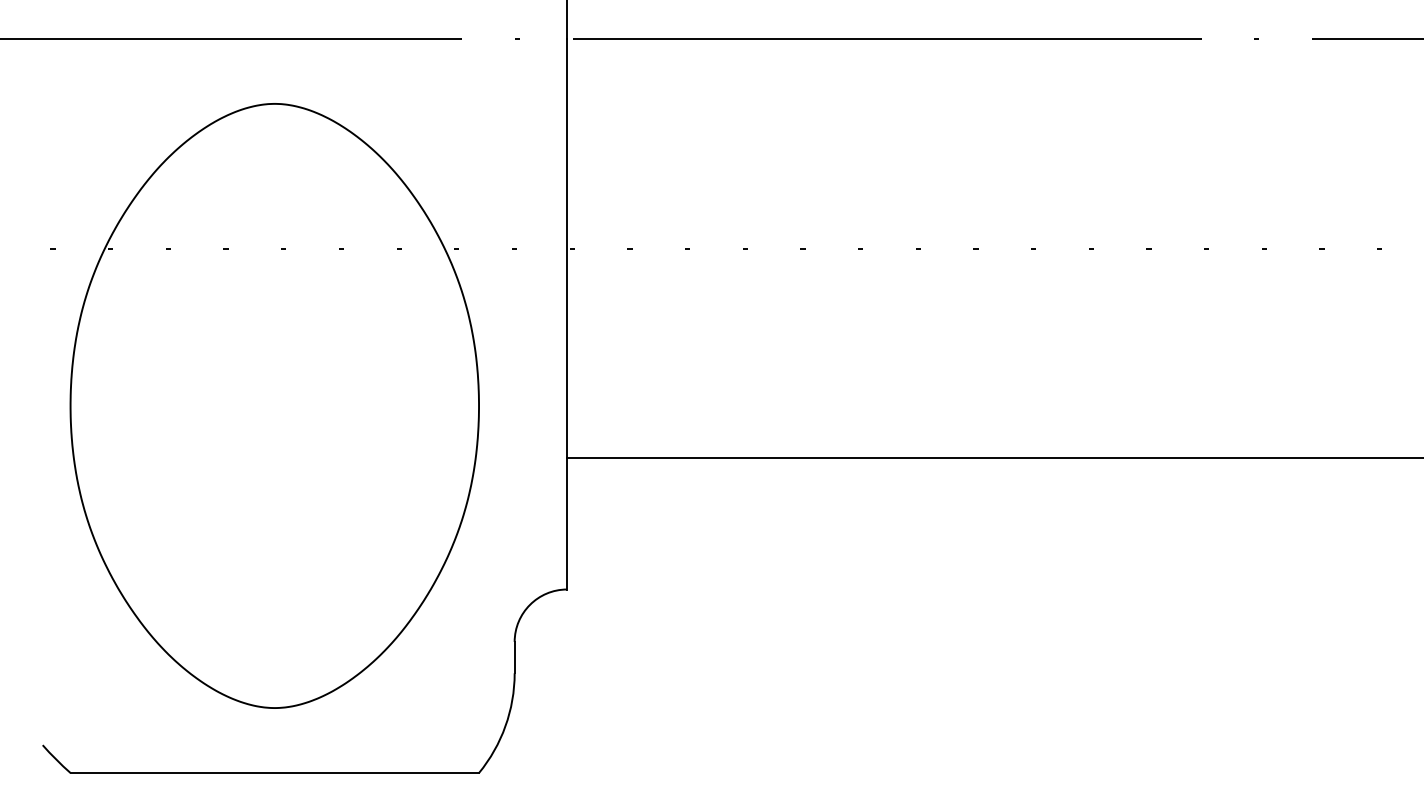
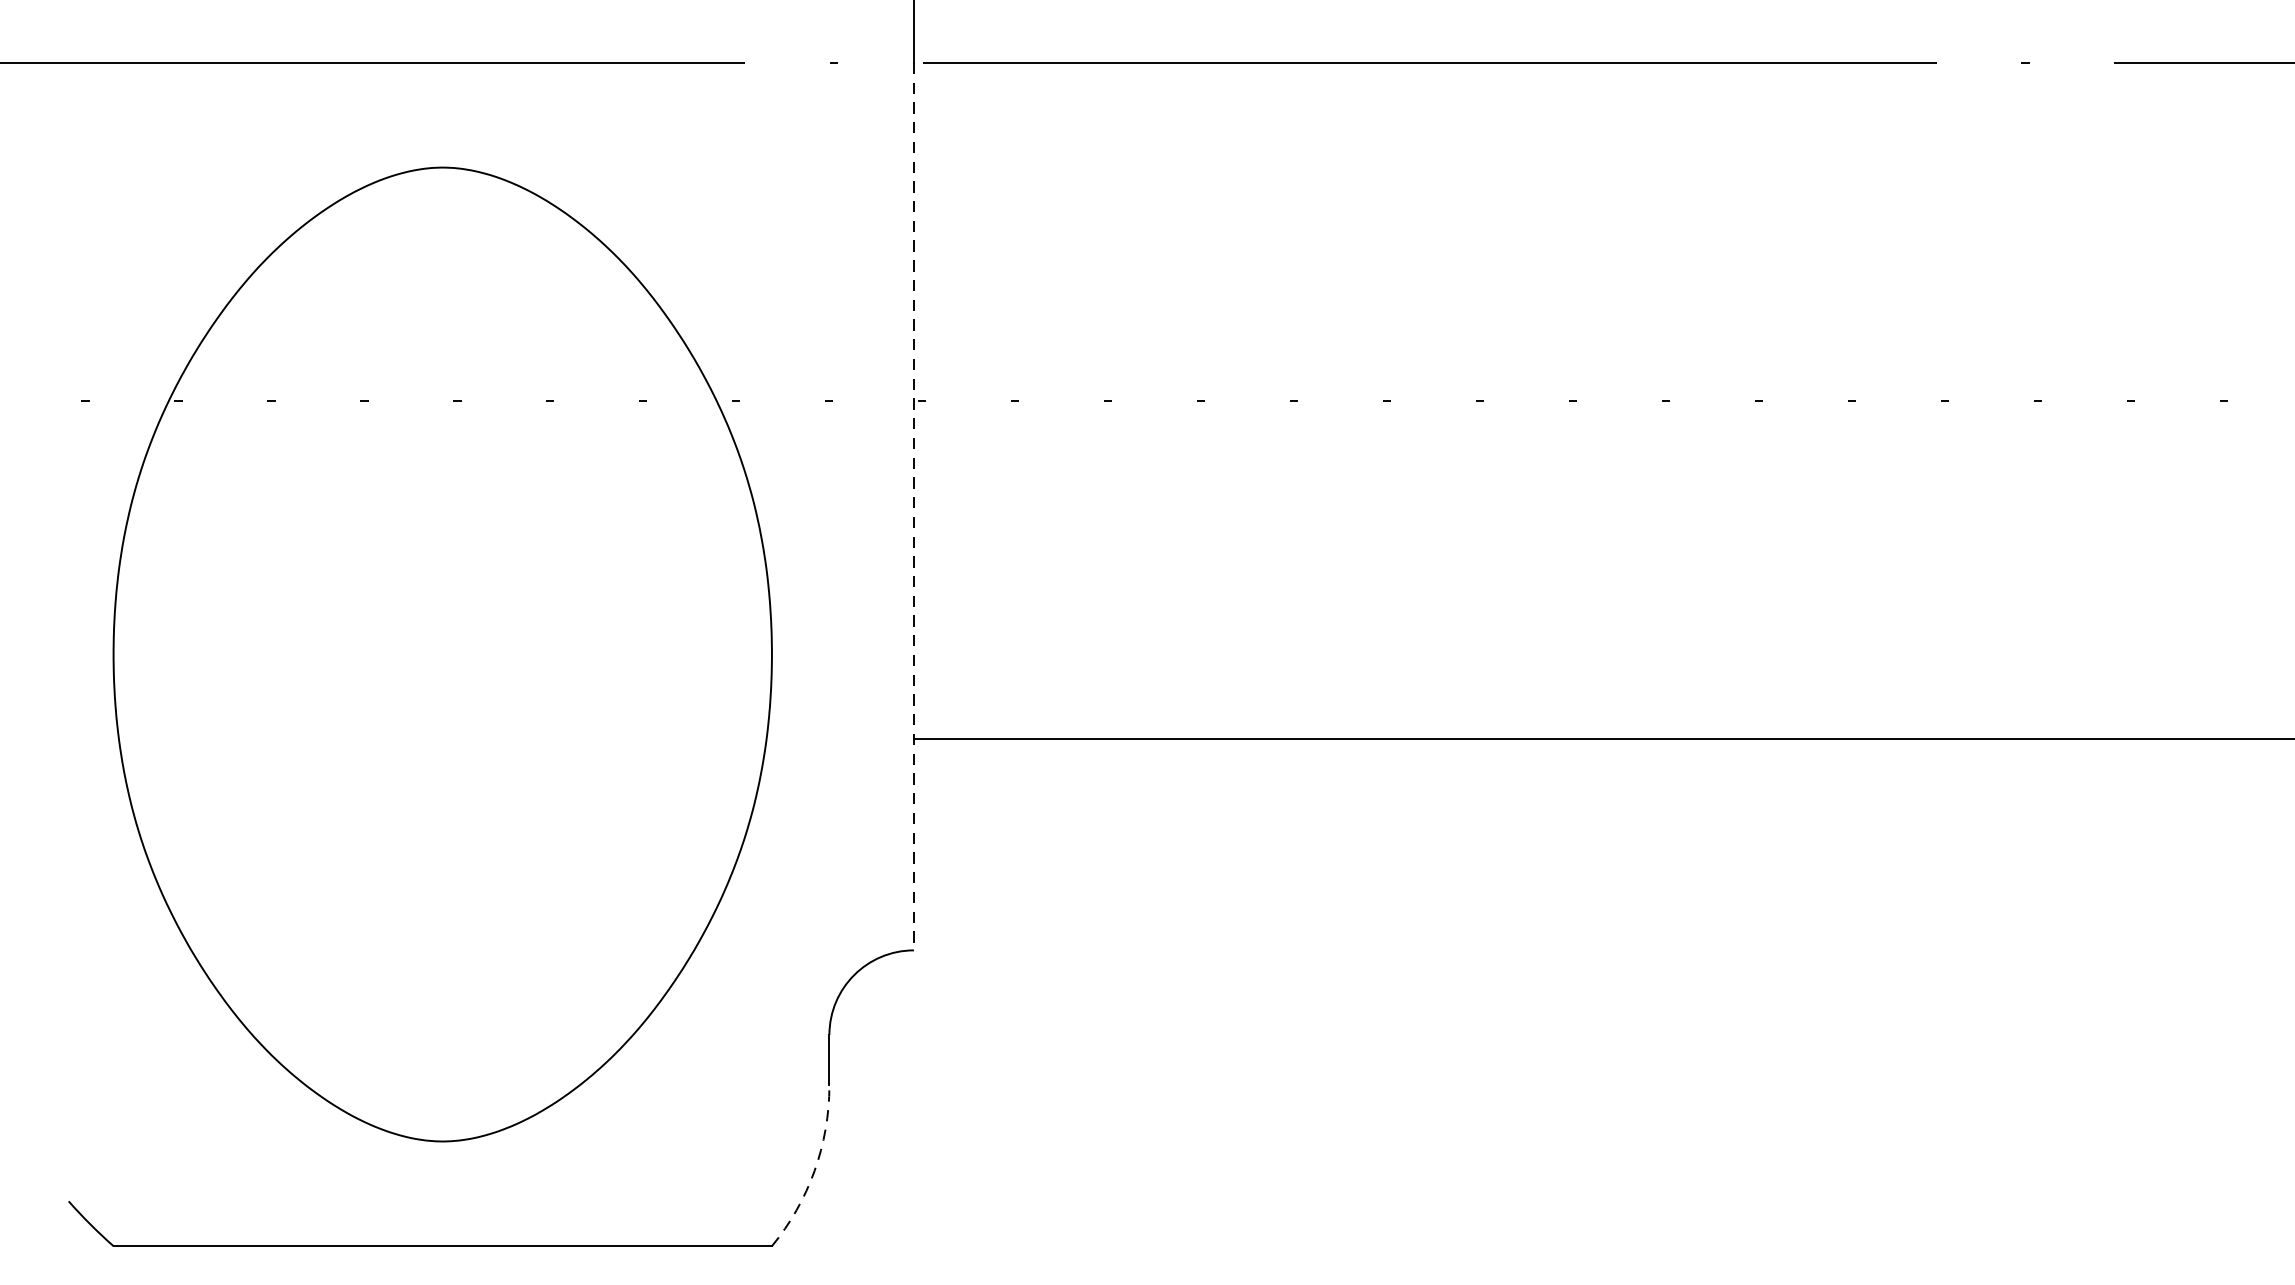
line: (567, 314) -> (914, 507), solid -> dashed
arc: (505, 726) -> (814, 1171), solid -> dashed

